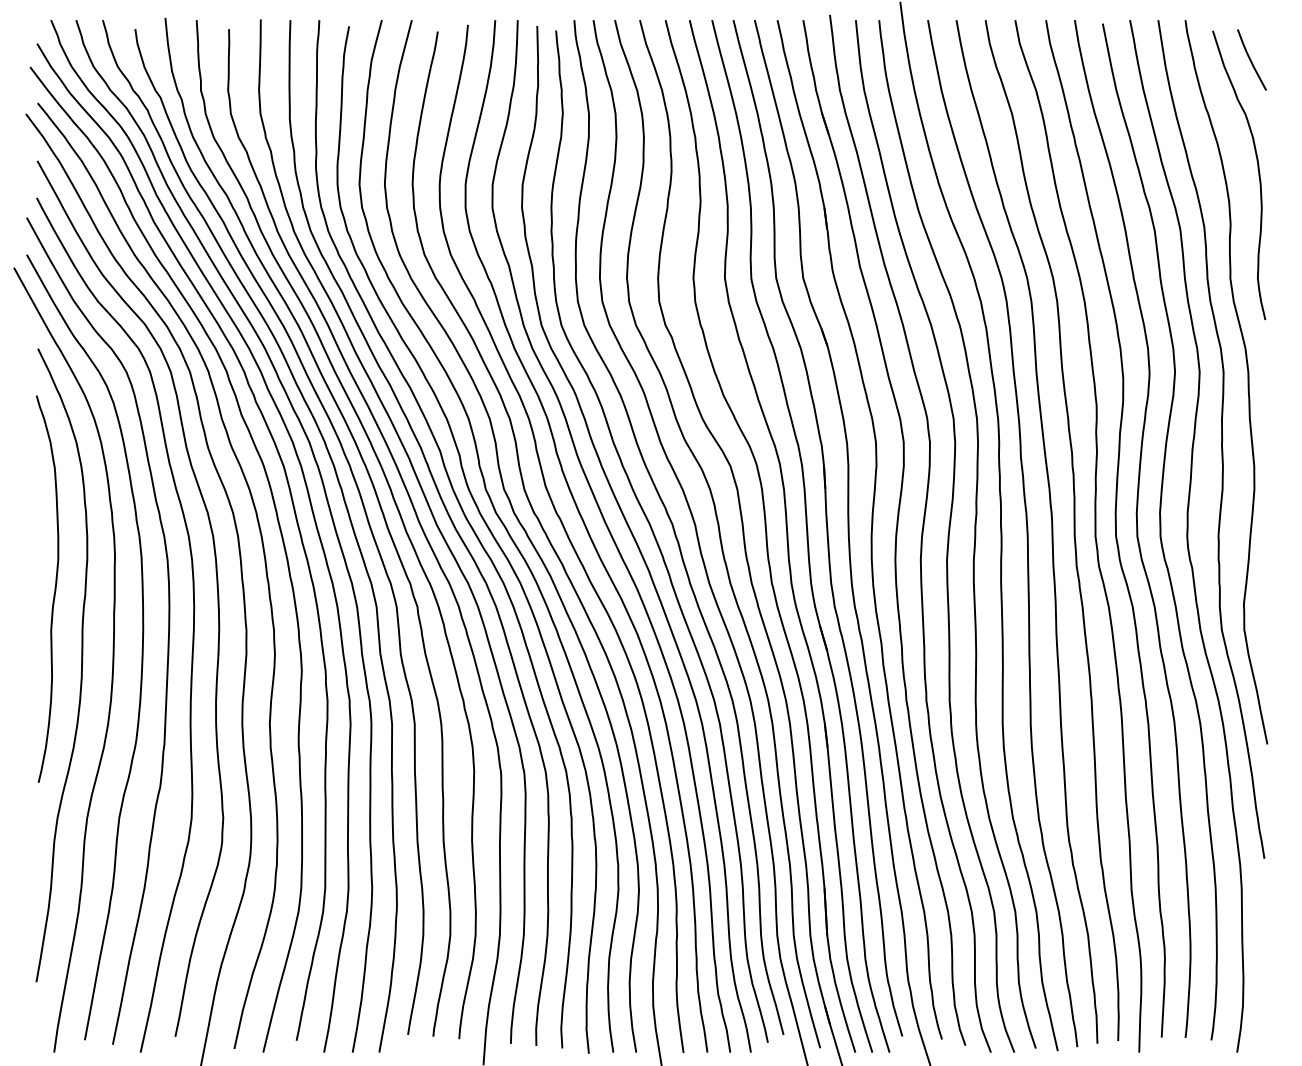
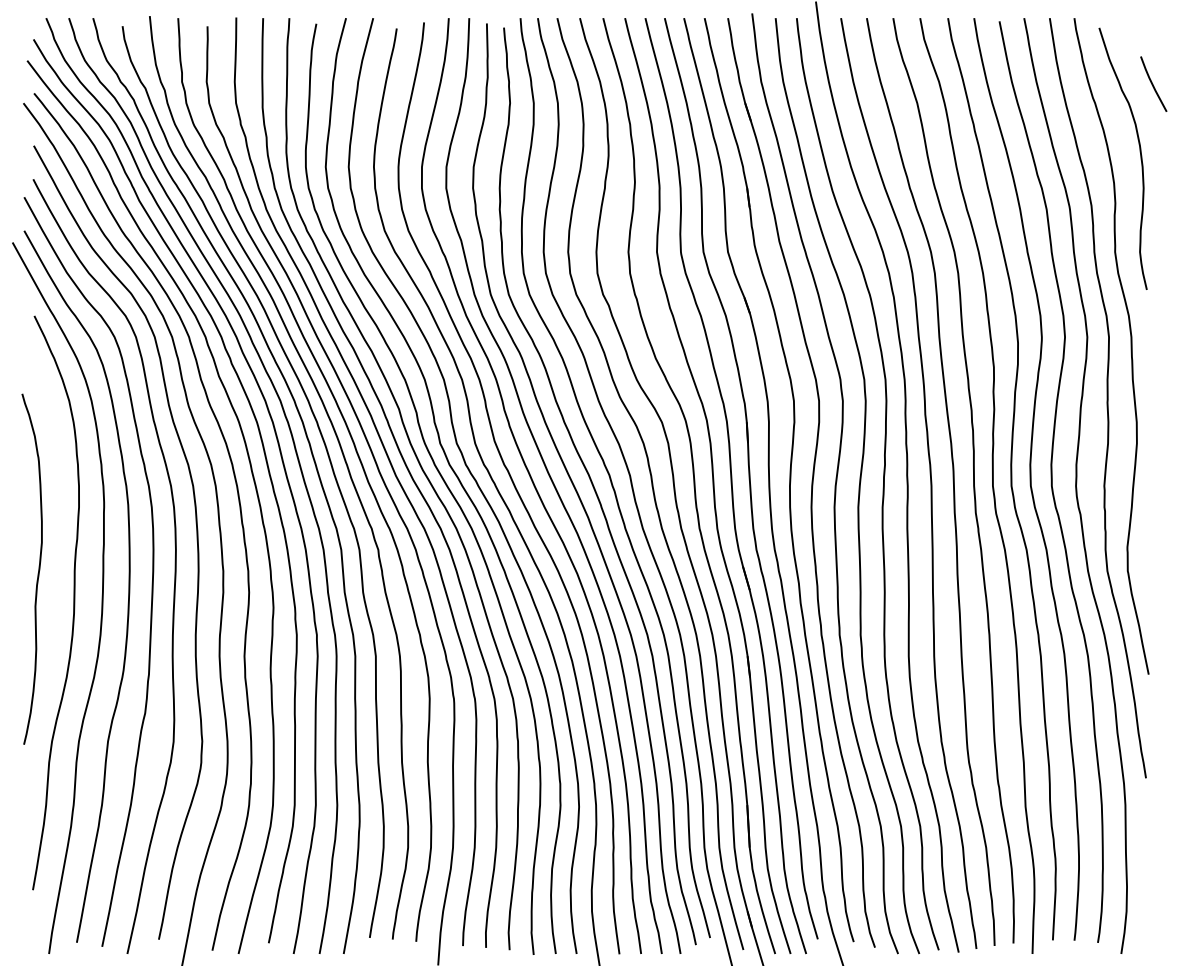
line: (1251, 59) -> (1153, 83), moved
curve: (54, 588) -> (38, 568), moved

